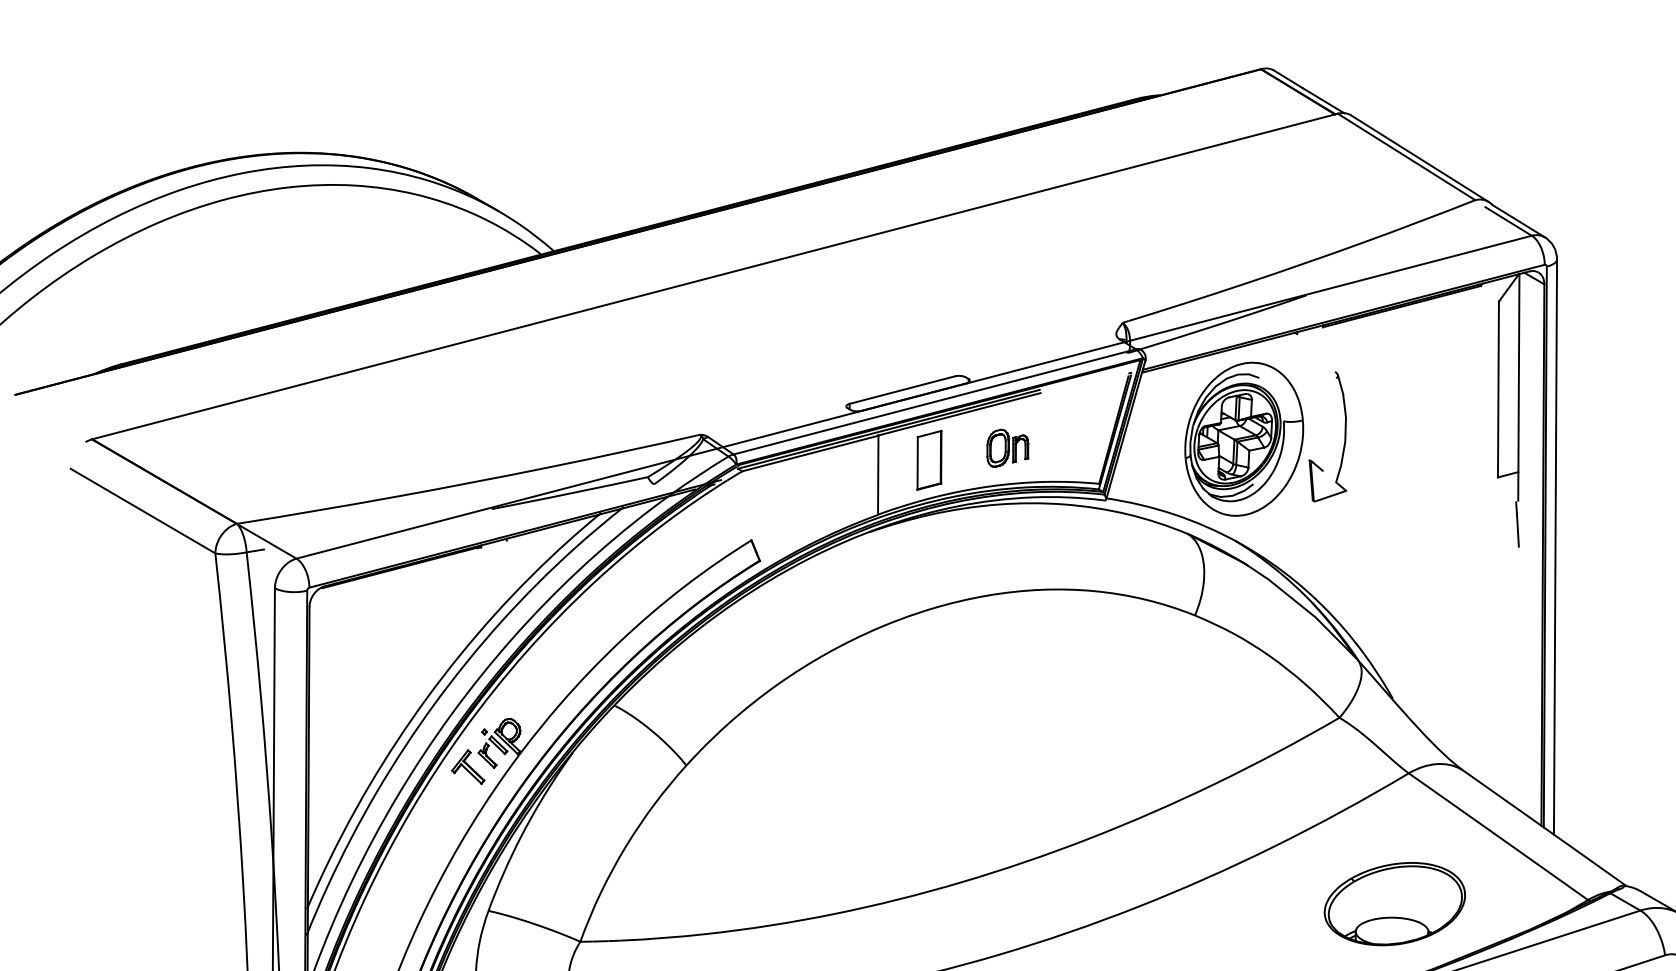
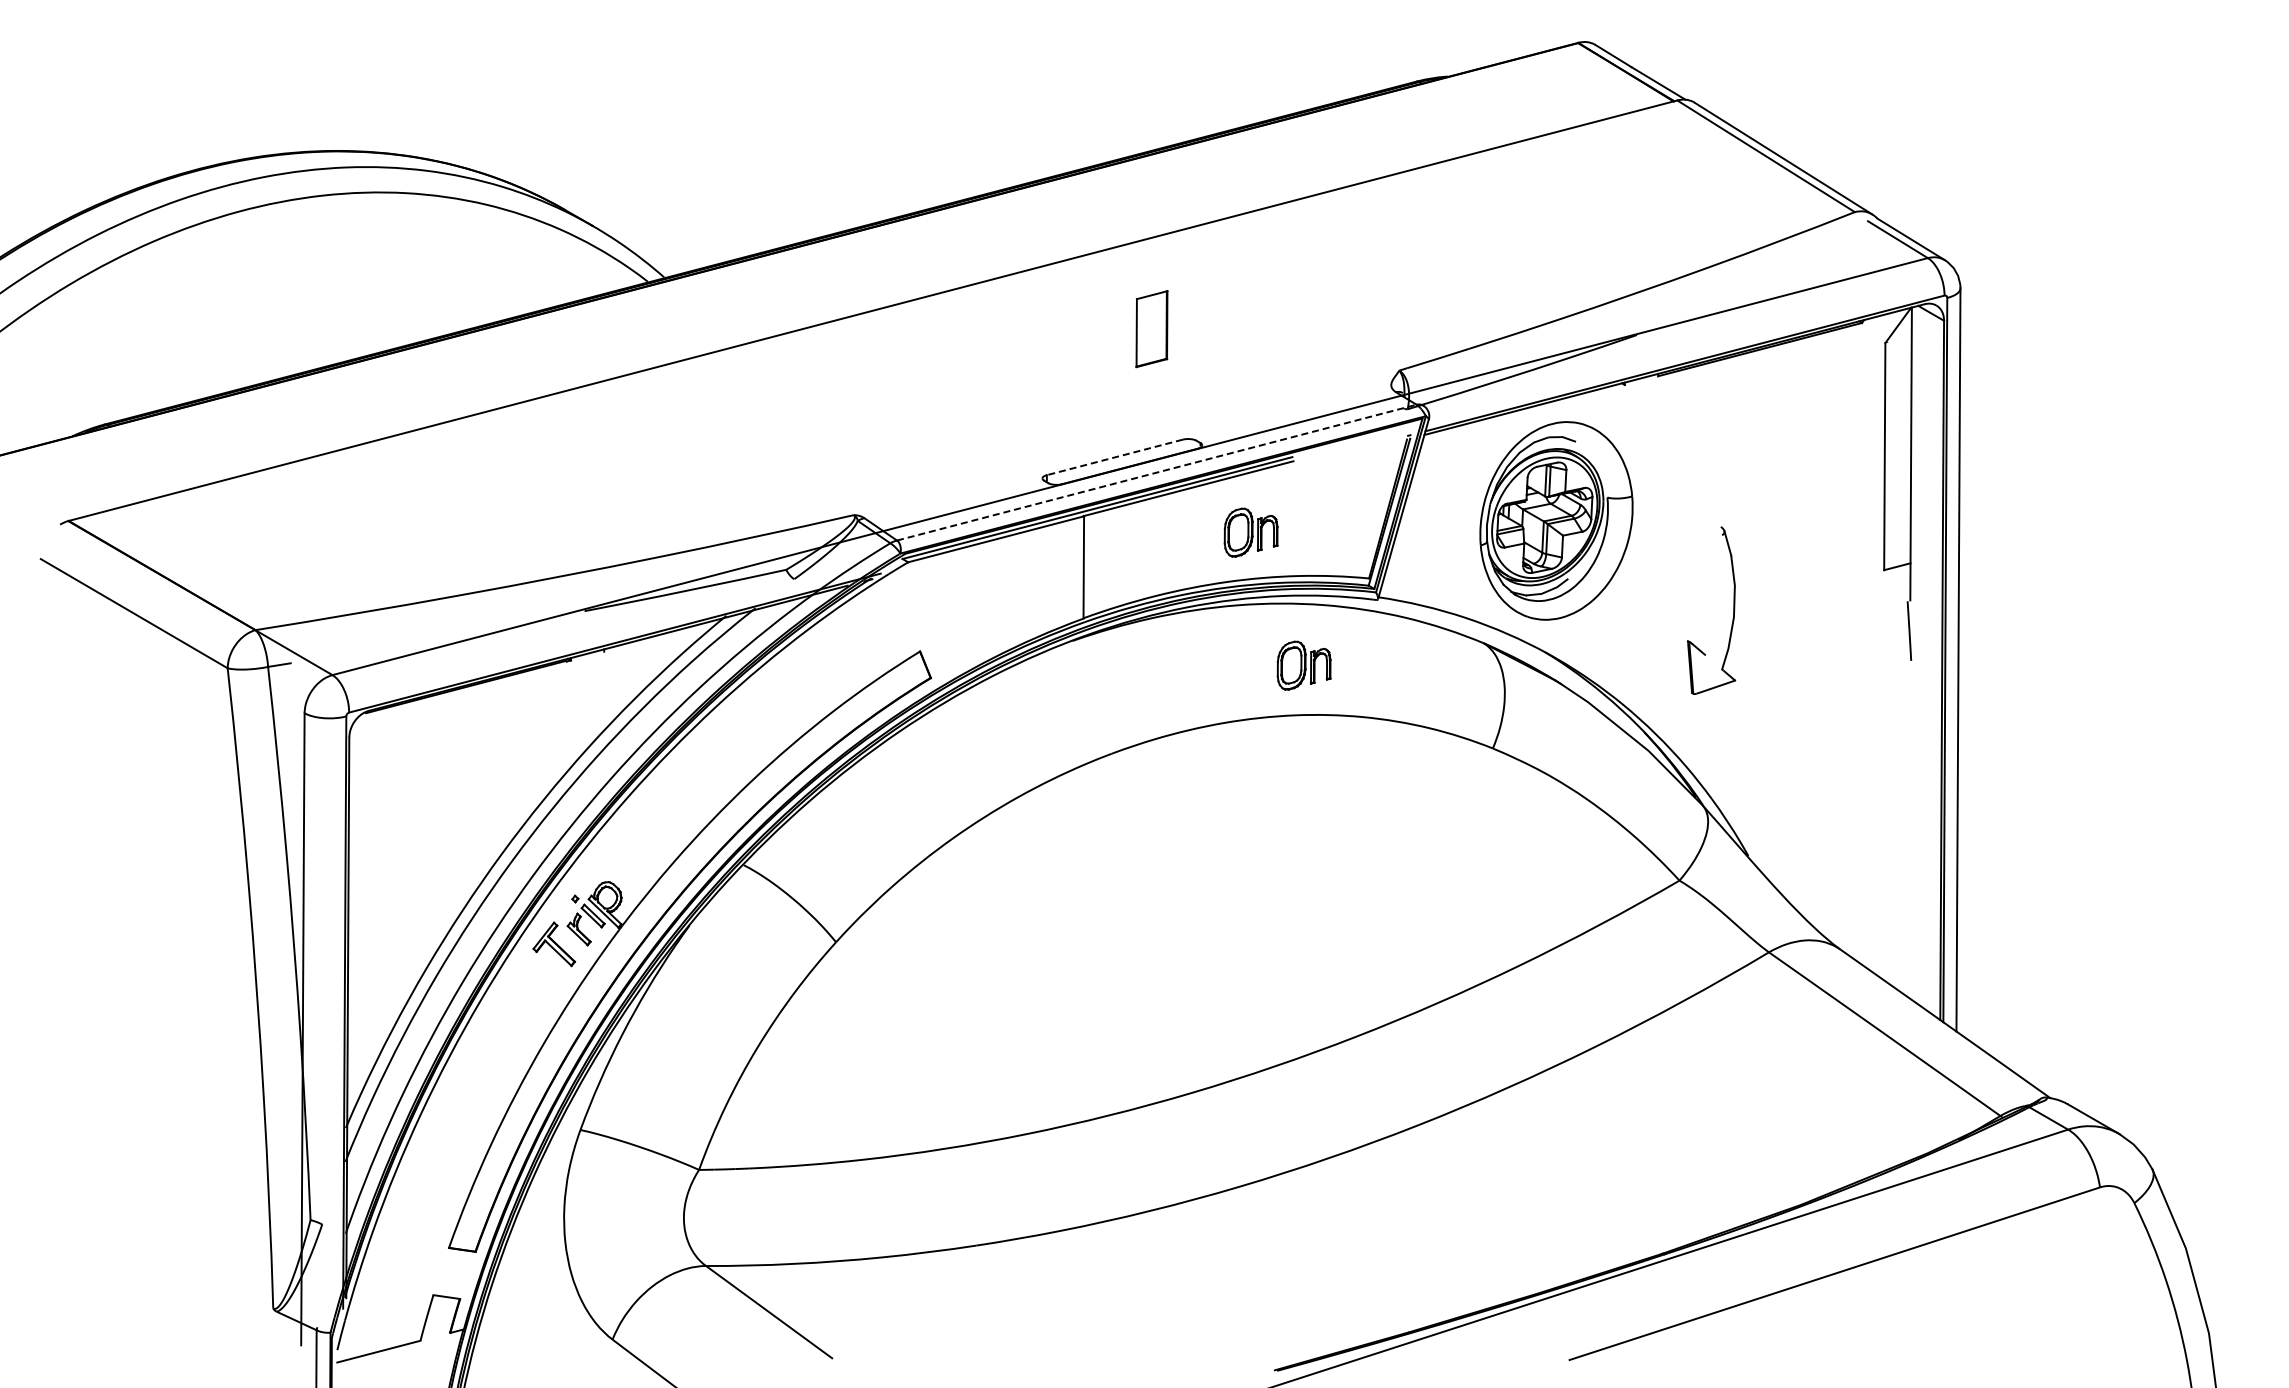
line: (902, 390) -> (1114, 457), solid -> dashed
line: (934, 401) -> (1156, 472), solid -> dashed
part: (1344, 436) -> (1733, 610), moved
part: (929, 460) -> (1151, 329), moved
part: (1048, 551) -> (1303, 665), added
part: (1394, 904) -> (1750, 1121), removed

